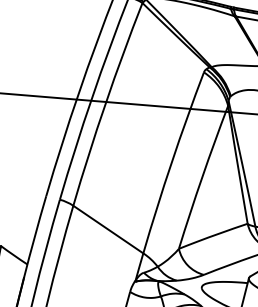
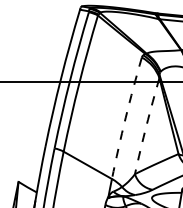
arc: (171, 161) -> (125, 117), solid -> dashed
arc: (202, 176) -> (146, 125), solid -> dashed

